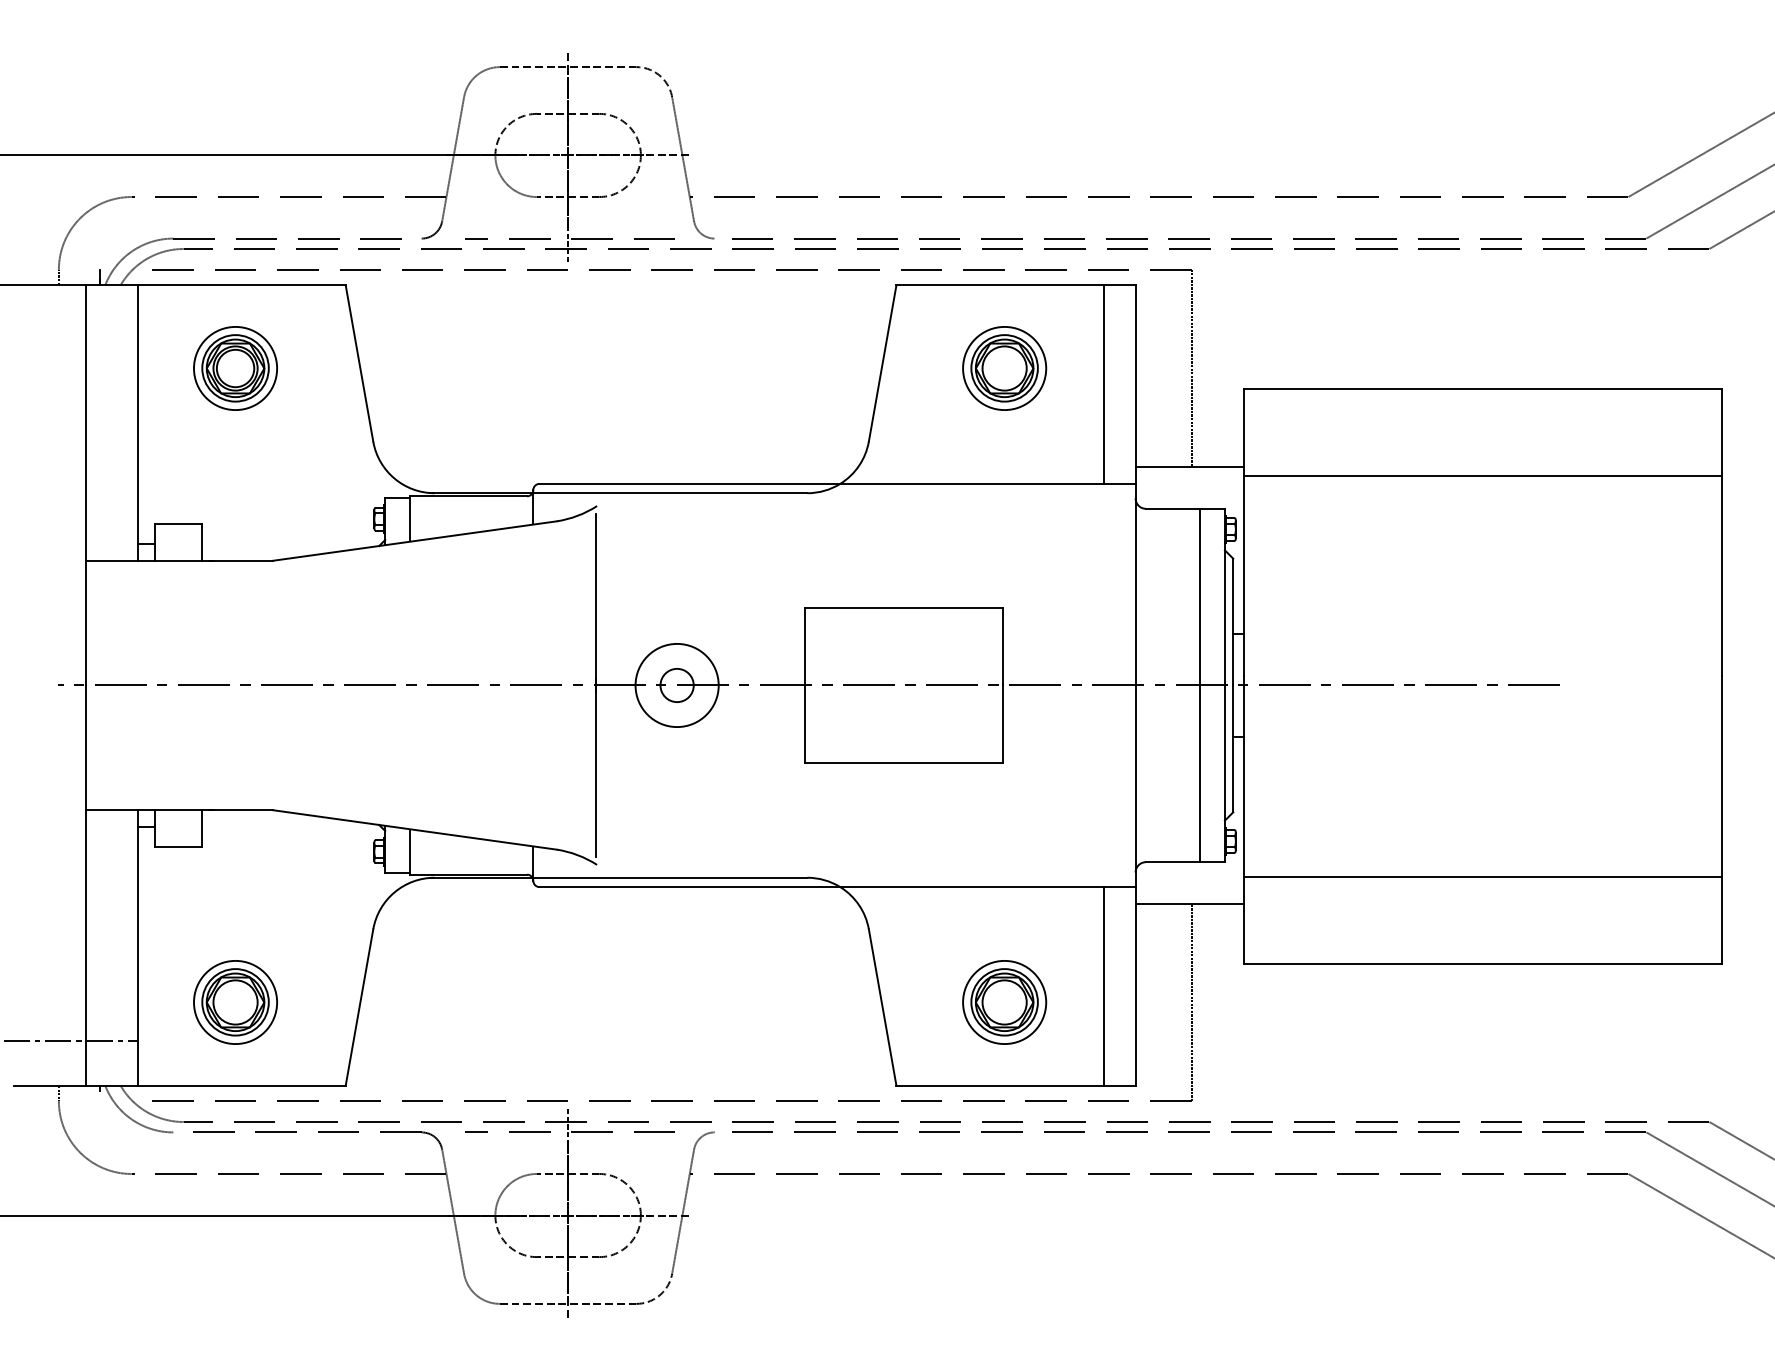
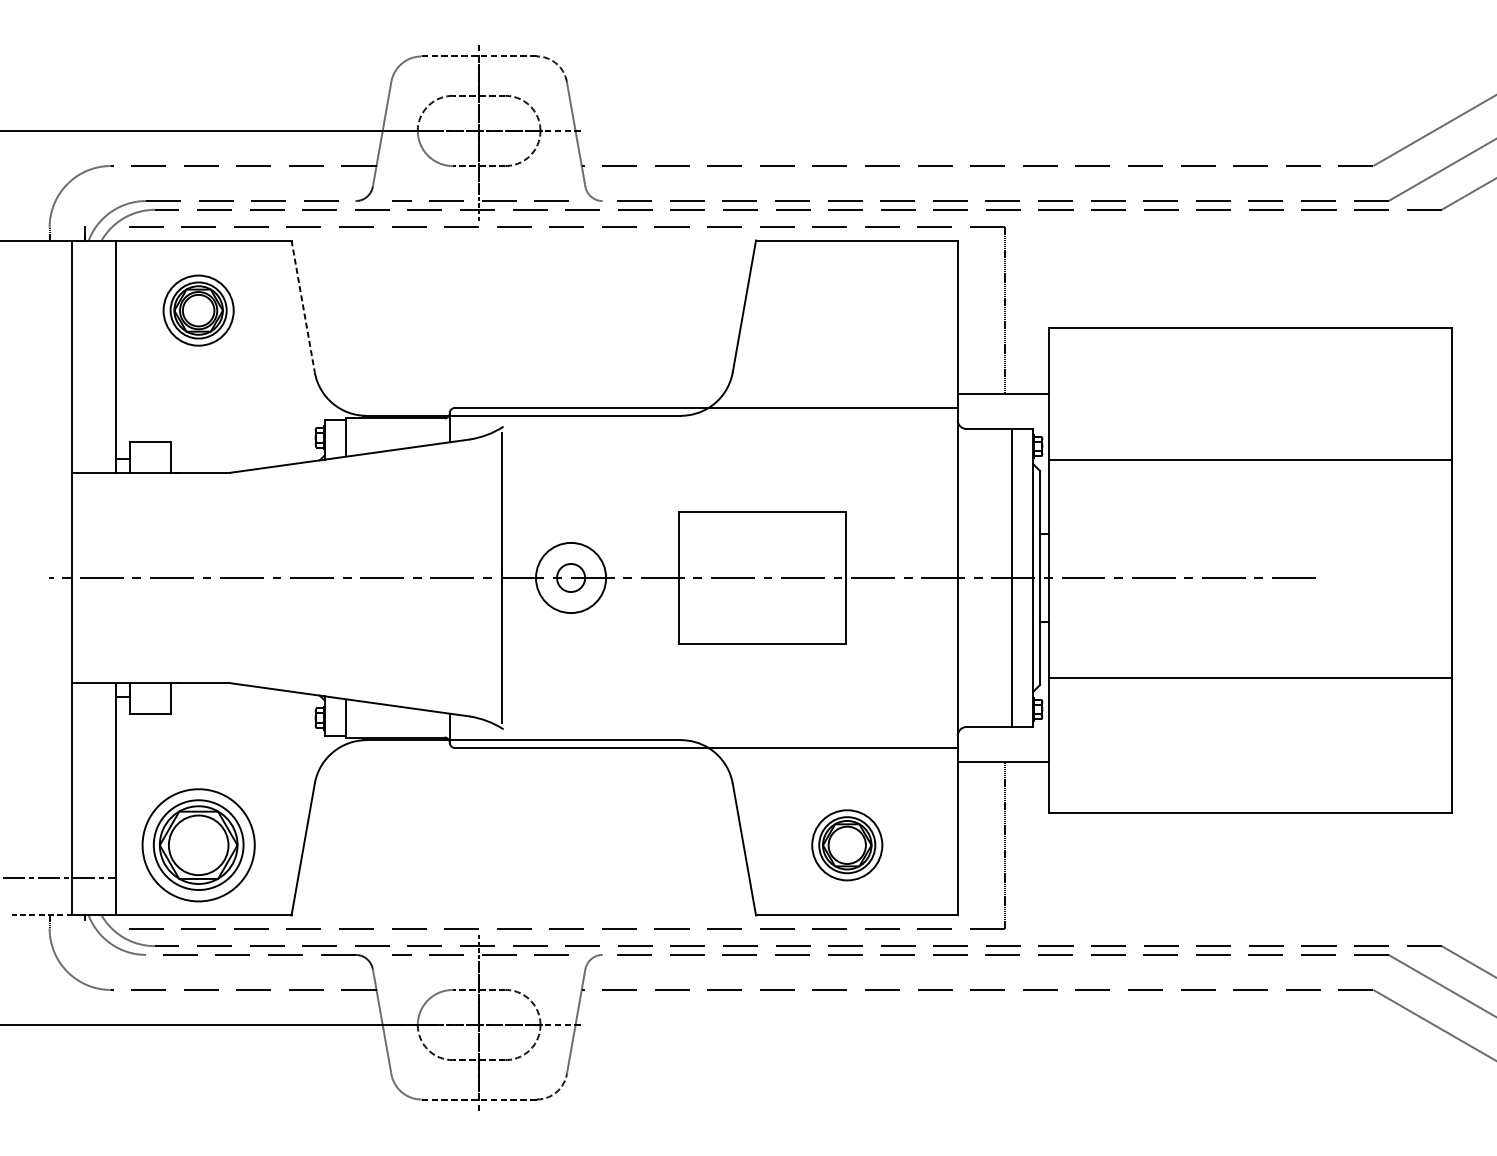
line: (359, 364) -> (303, 307), solid -> dashed
part: (1004, 368) -> (847, 310), removed
line: (1104, 384) -> (931, 324), removed
line: (1482, 475) -> (1250, 459), moved
line: (1482, 877) -> (1250, 678), moved
line: (1104, 986) -> (931, 831), removed
part: (235, 1002) -> (198, 845), size x1.6
line: (49, 1085) -> (41, 915), solid -> dashed

